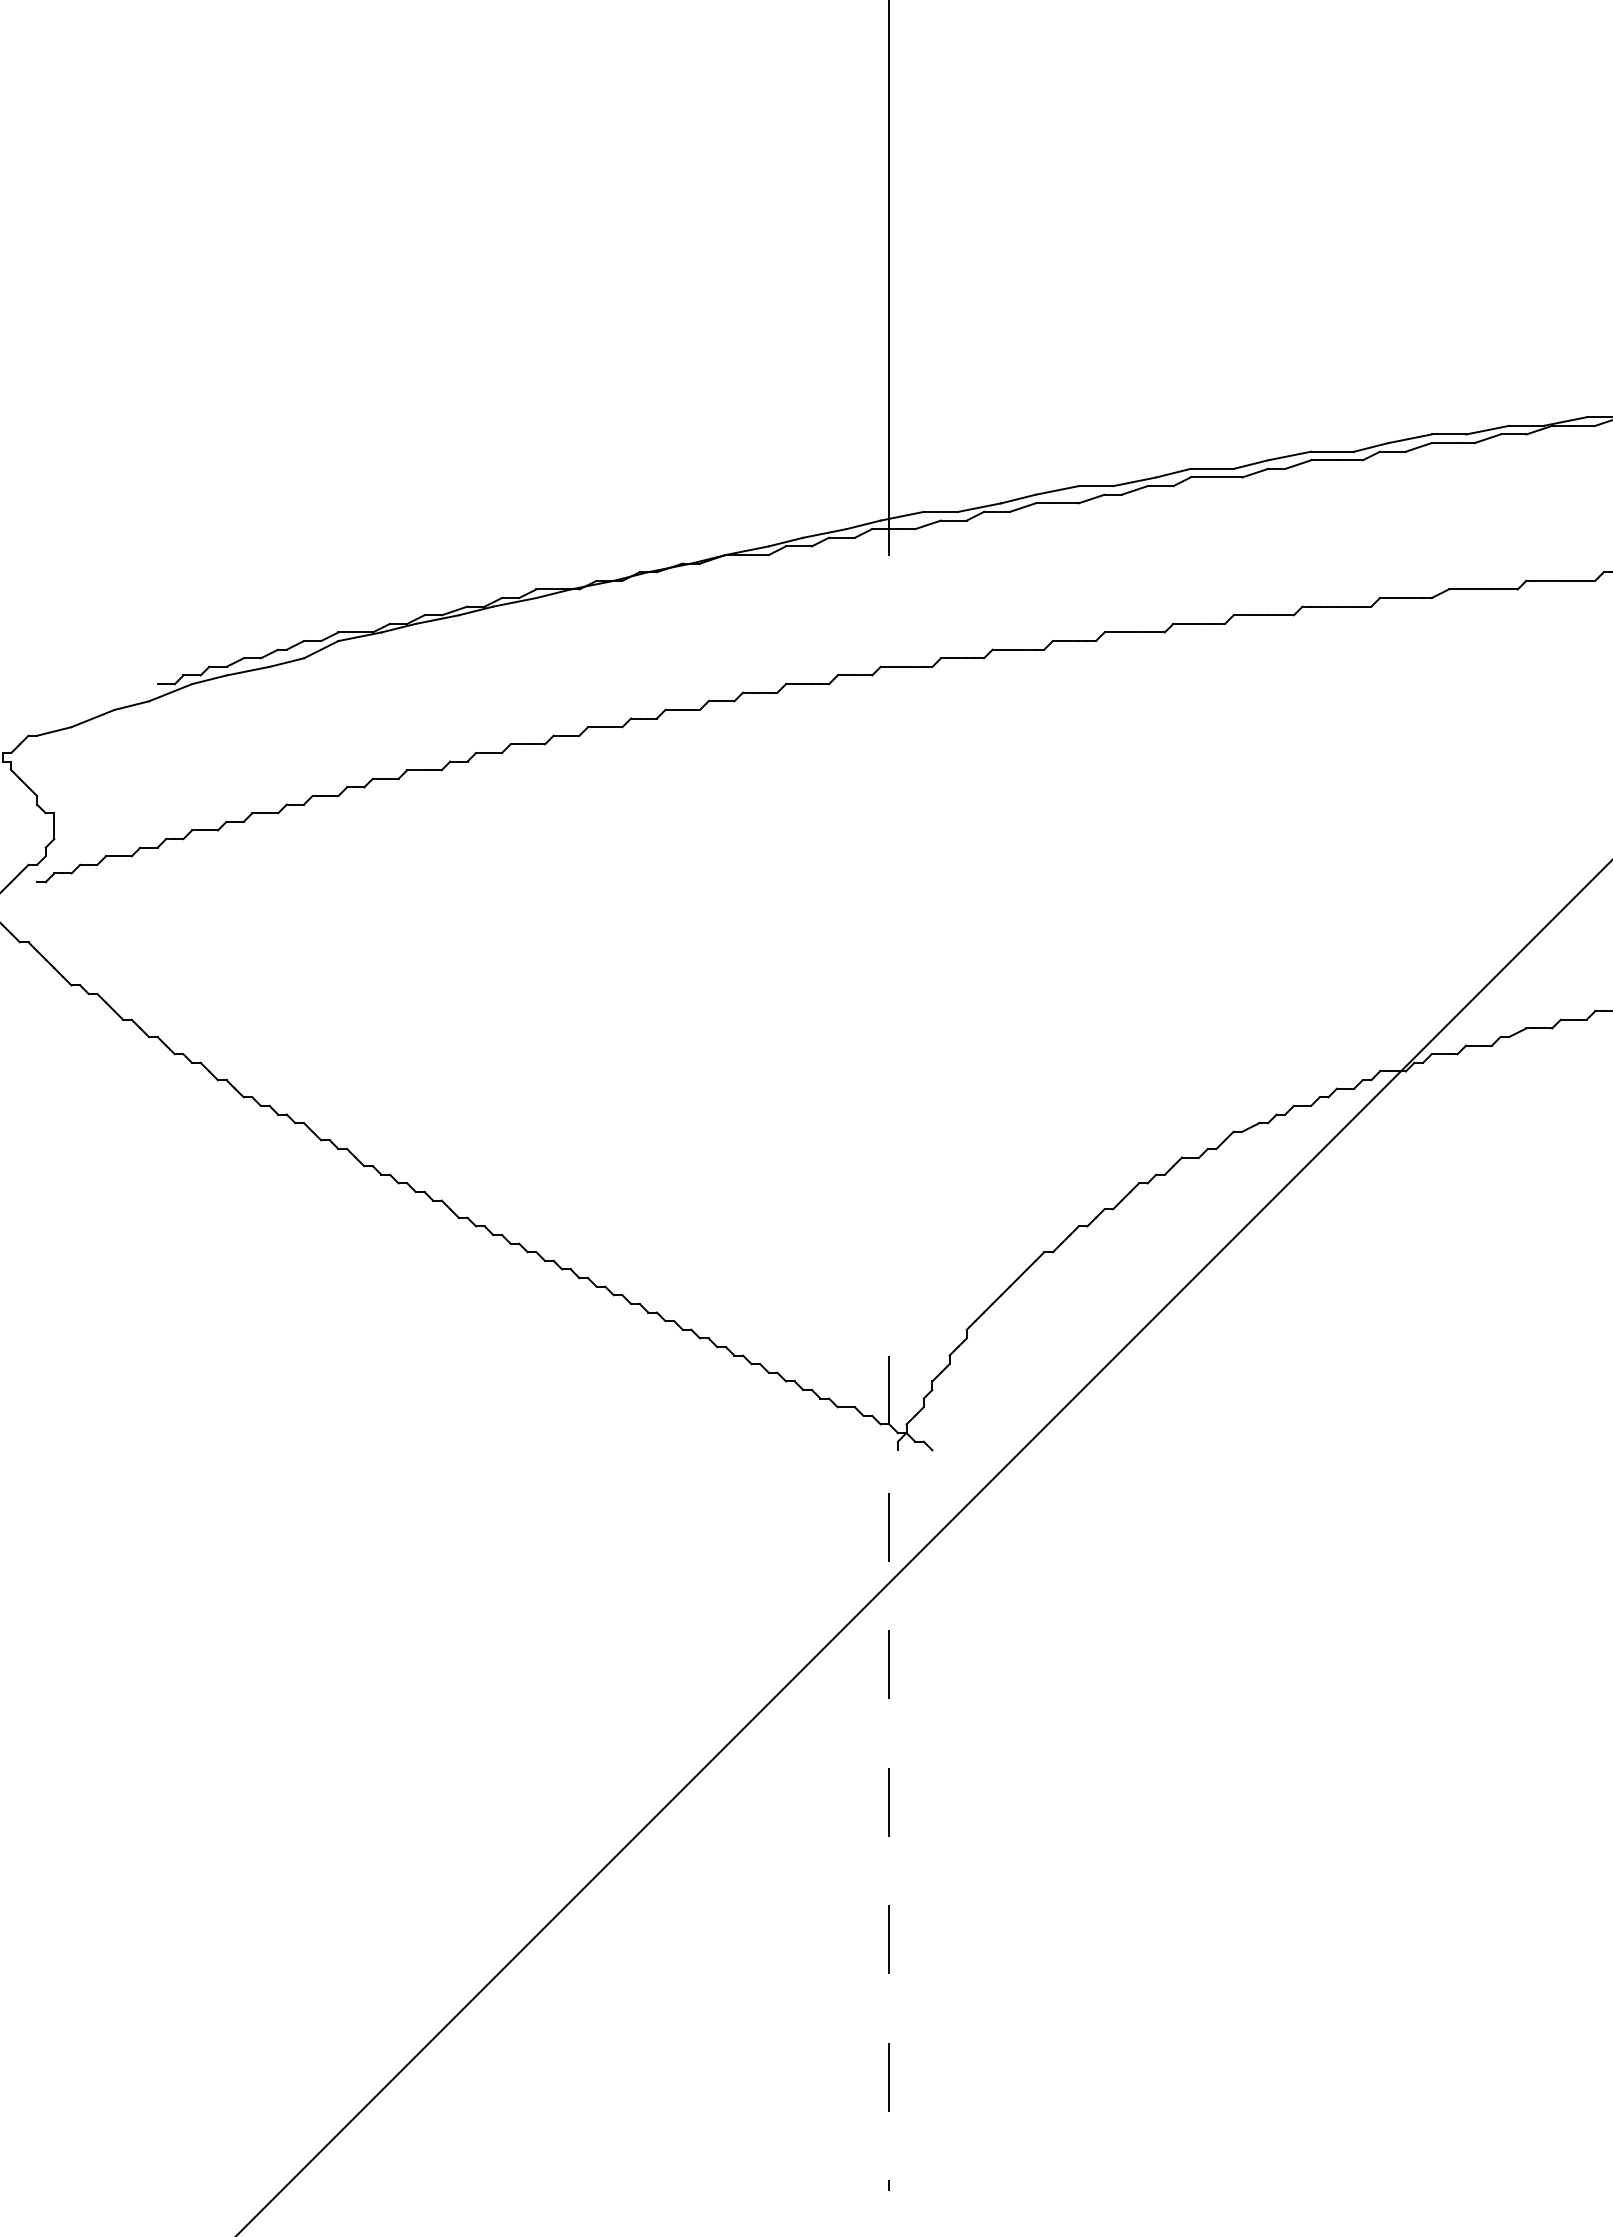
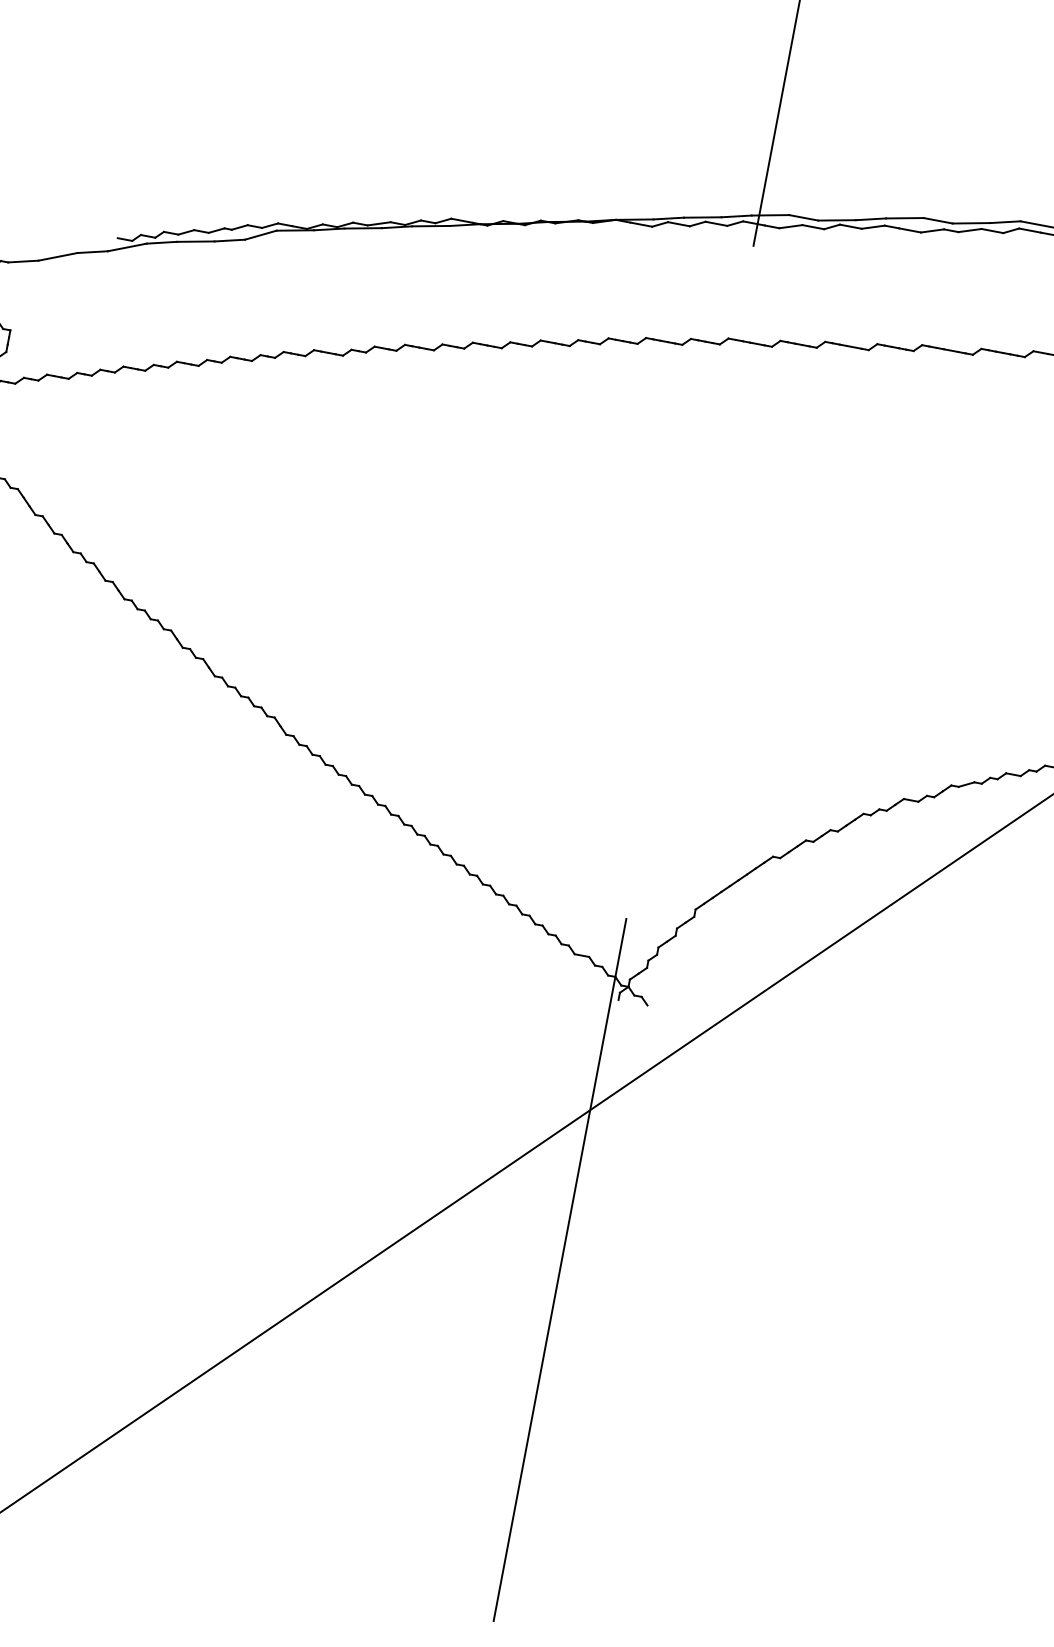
line: (889, 1773) -> (560, 1270), dashed -> solid

